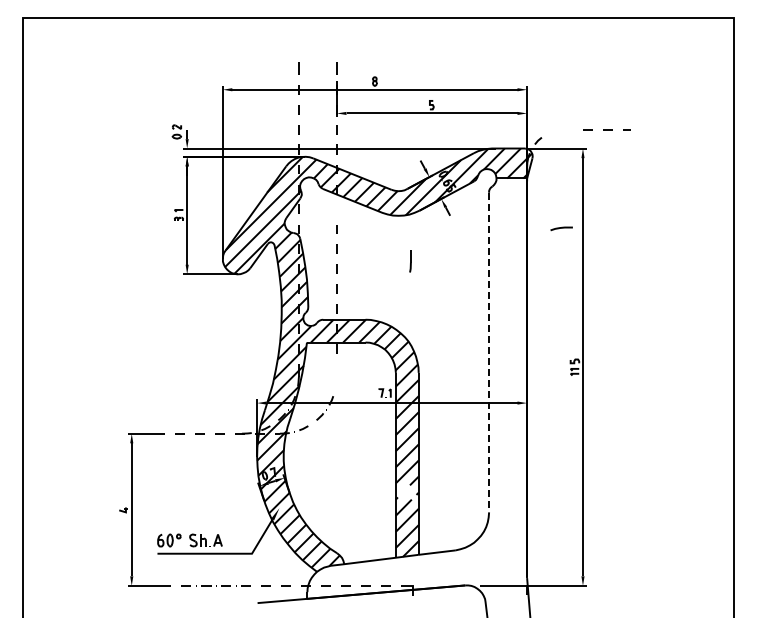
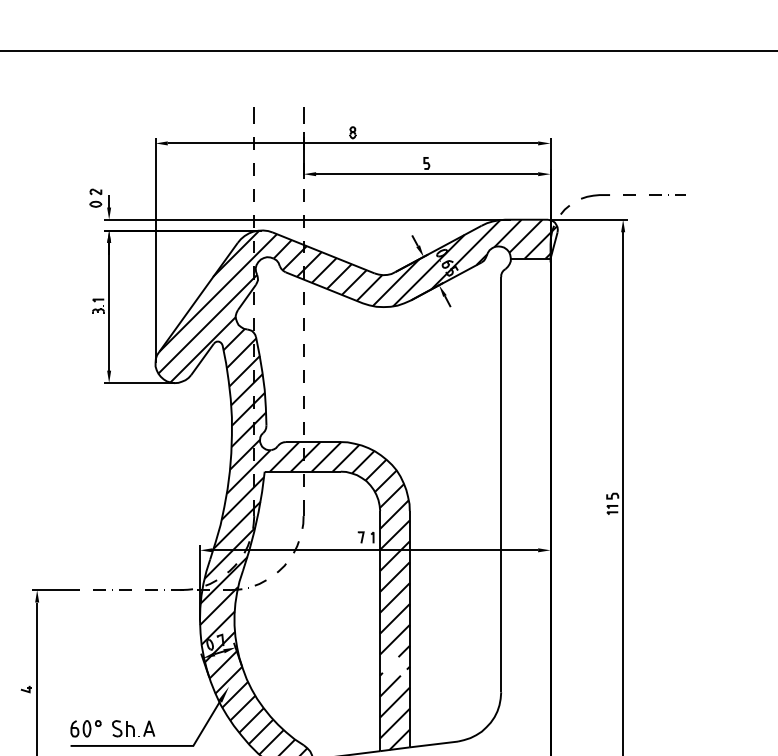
line: (336, 208) -> (303, 297), added
line: (561, 228) -> (595, 196), moved
line: (410, 261) -> (303, 514), moved
line: (489, 352) -> (501, 484), dashed -> solid

